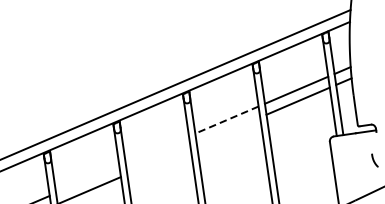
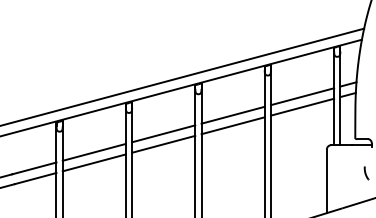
line: (227, 120) -> (233, 115), dashed -> solid
line: (227, 130) -> (232, 125), added
line: (157, 149) -> (163, 133), added
line: (158, 159) -> (163, 143), added
line: (86, 178) -> (93, 151), added

